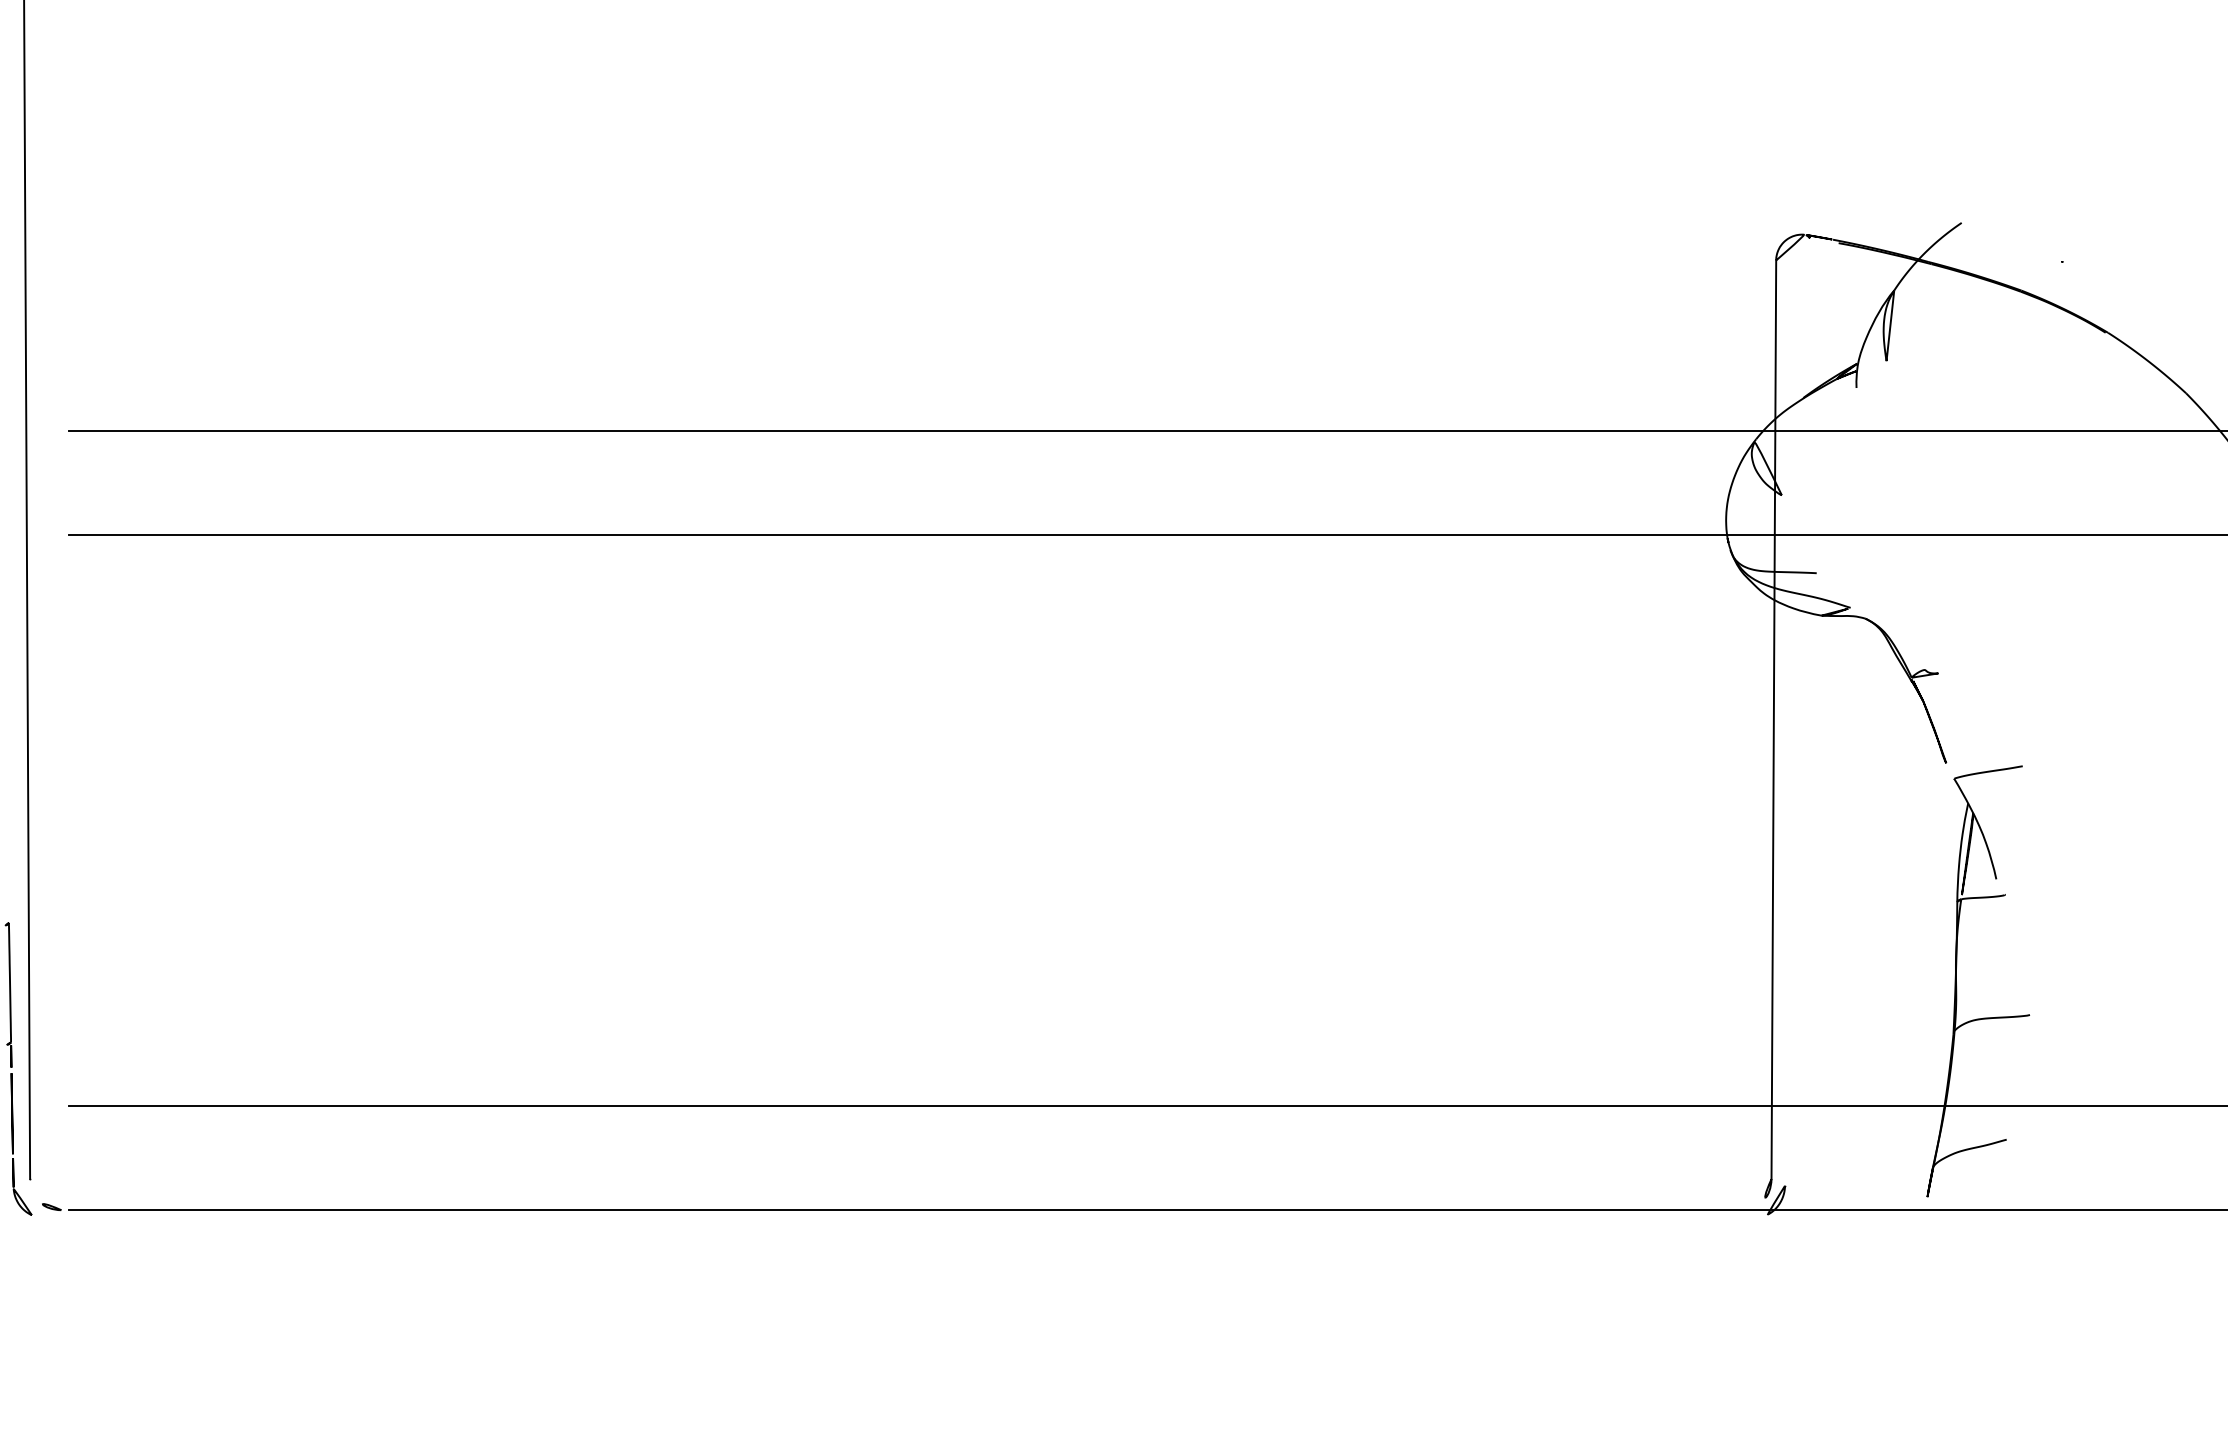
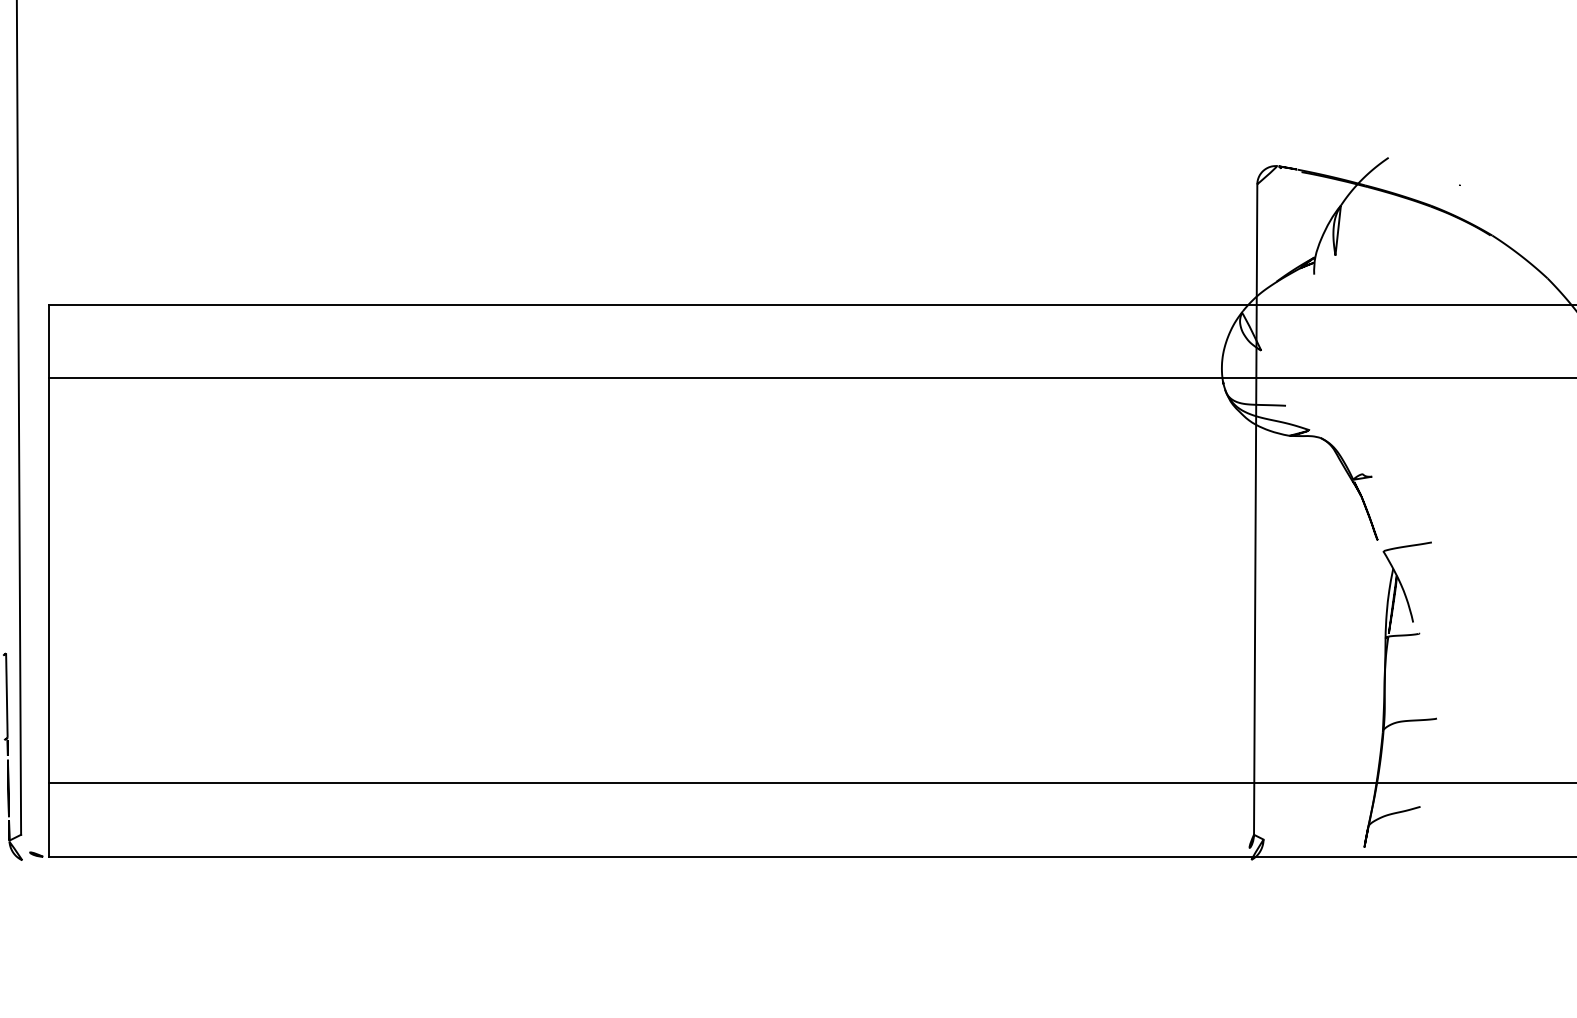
line: (69, 820) -> (48, 580), added

